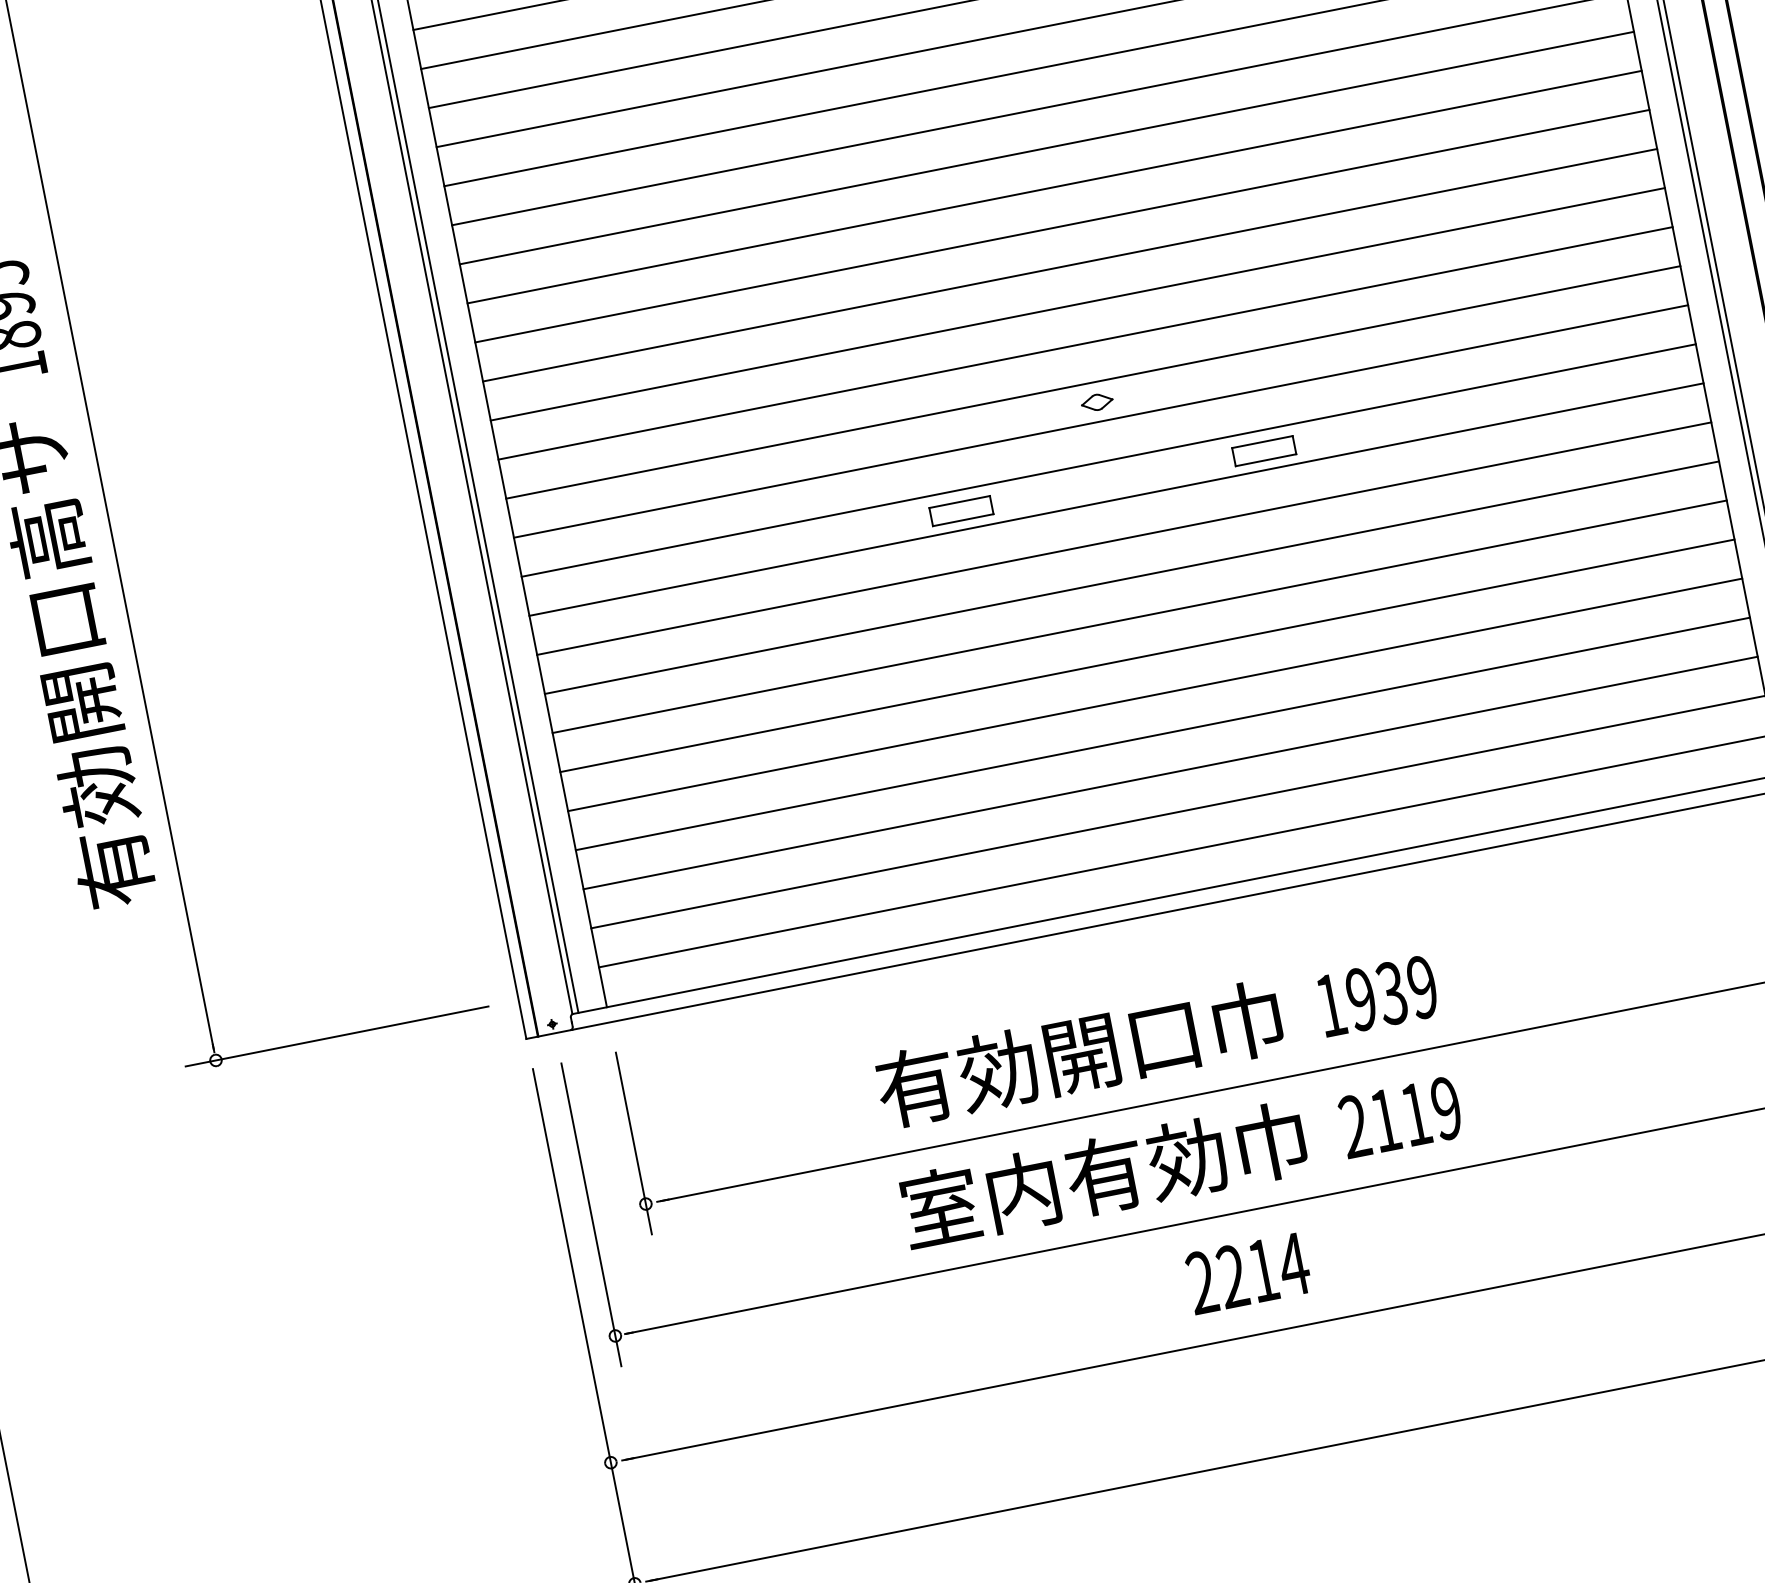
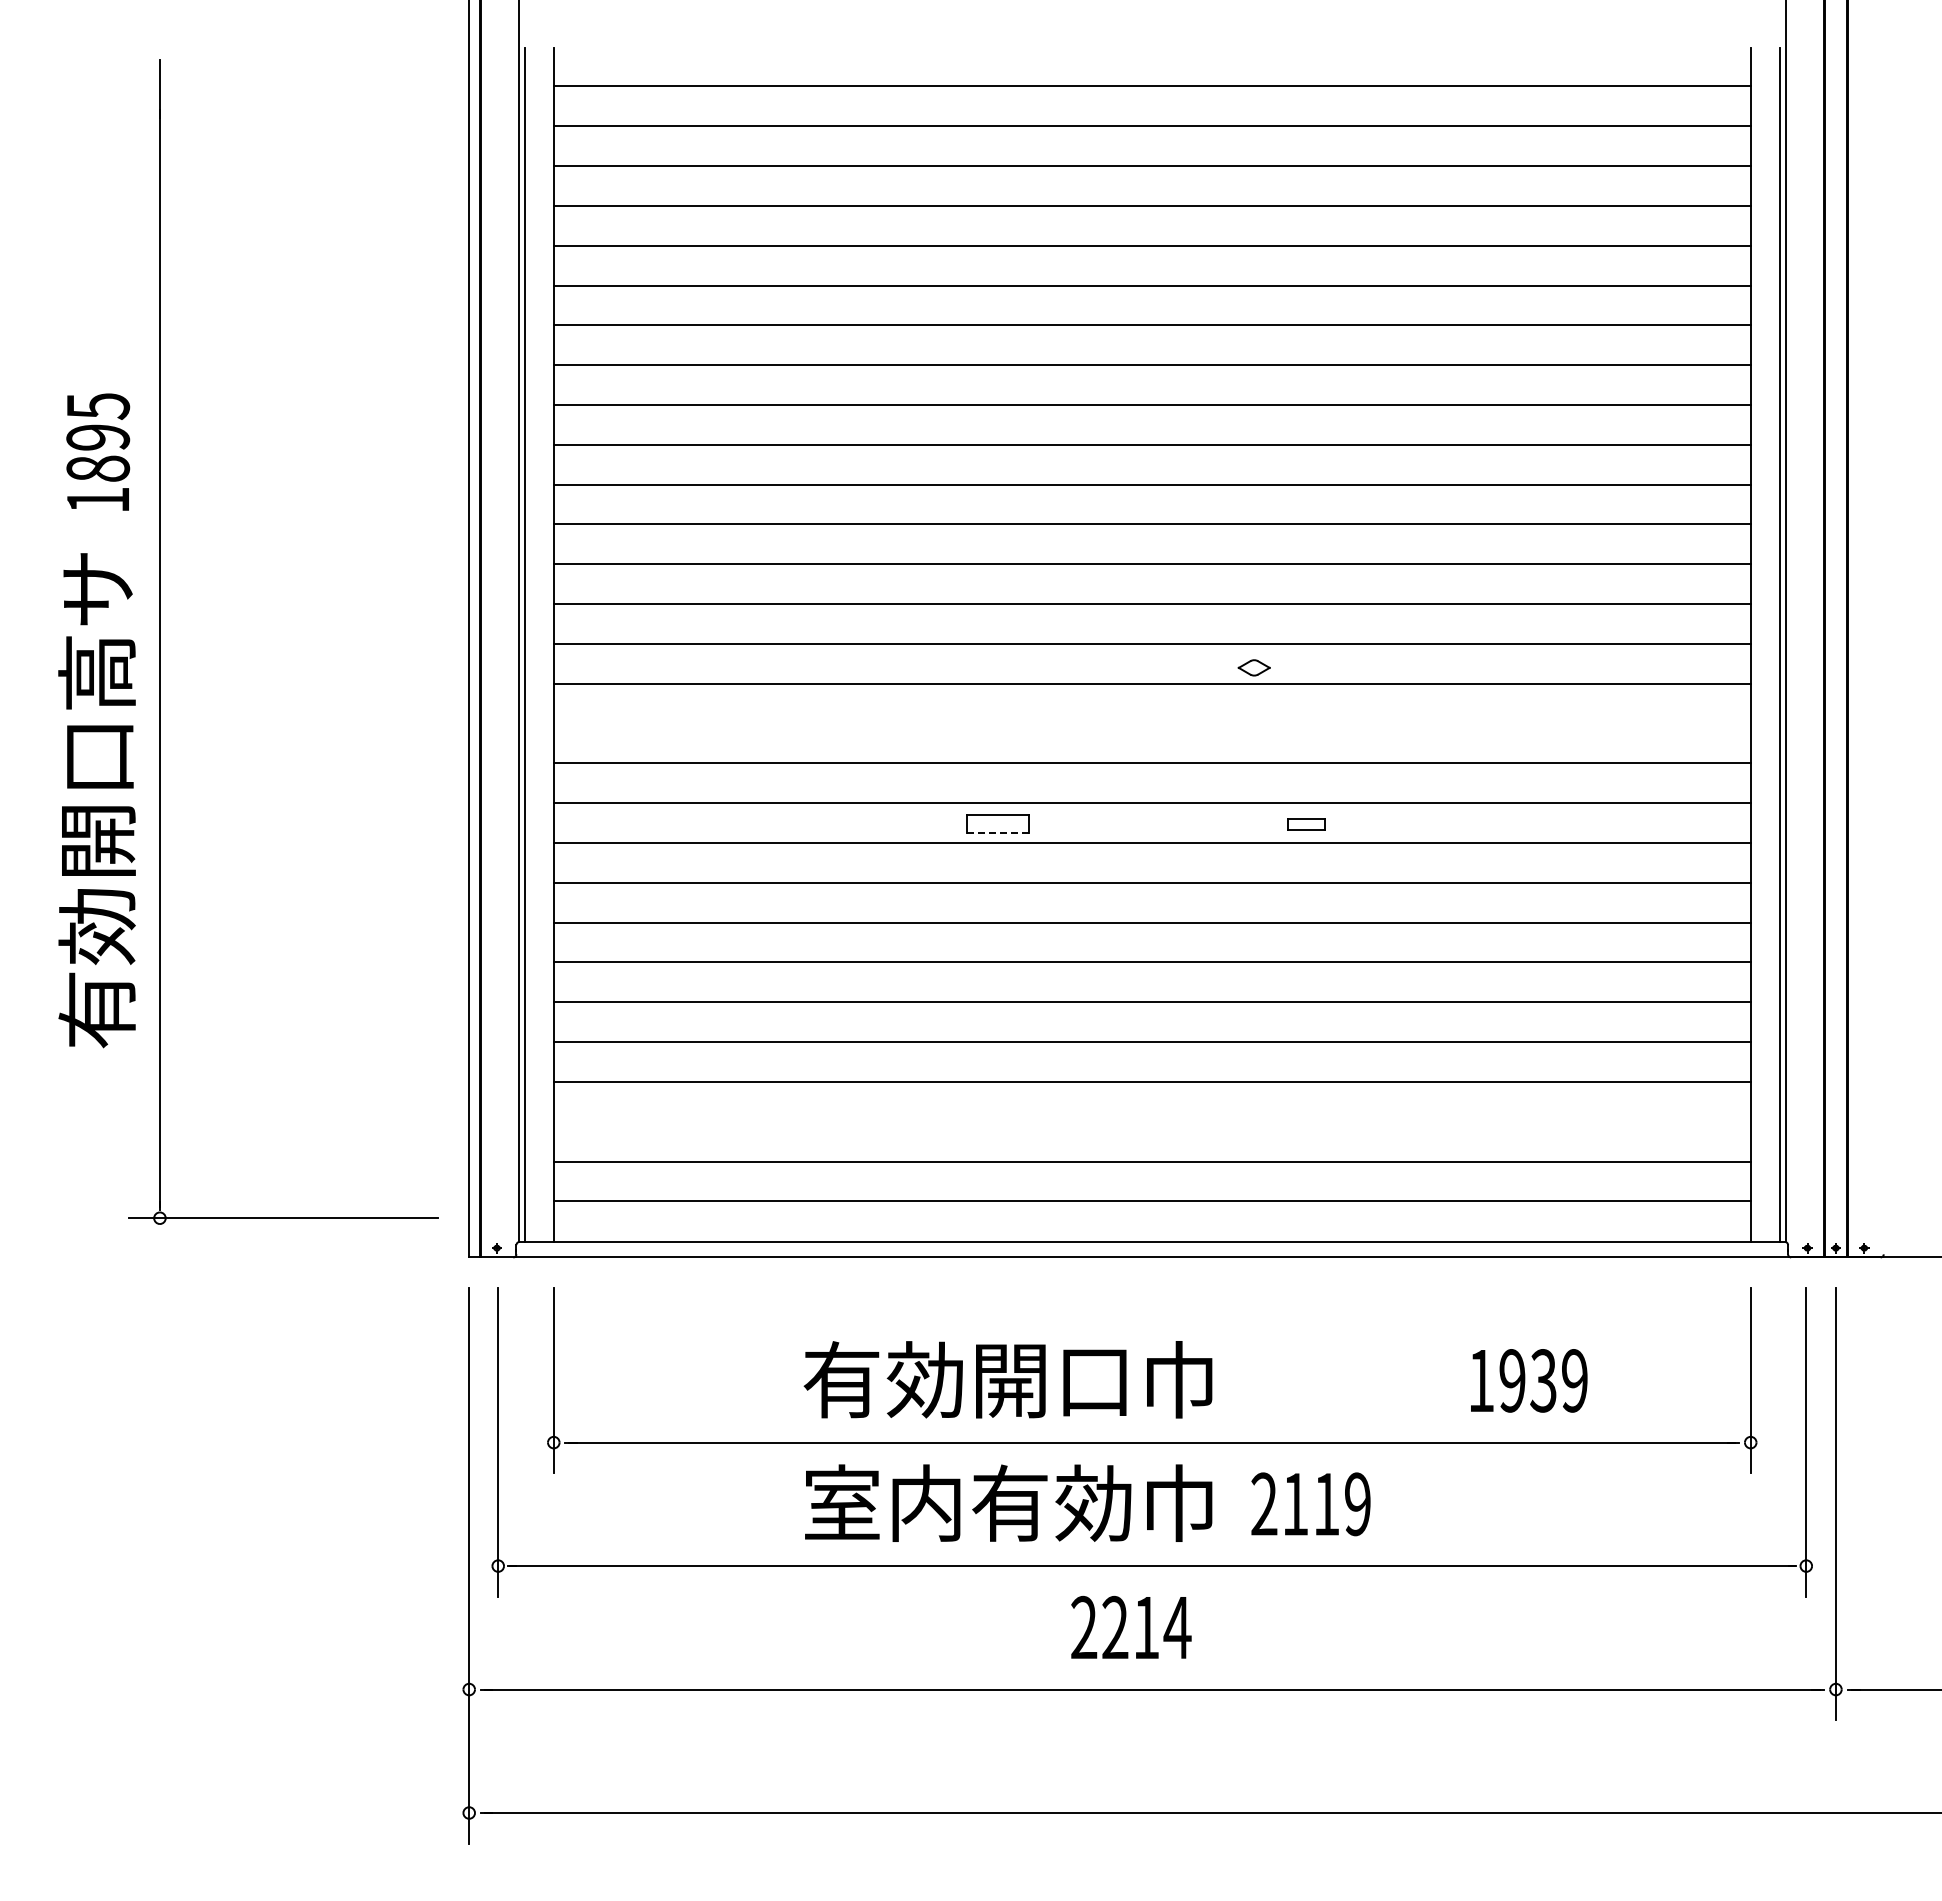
line: (1092, 382) -> (1151, 723), removed
part: (1096, 402) -> (1253, 667), moved
part: (1264, 450) -> (1306, 823), size x0.6
line: (962, 520) -> (997, 833), solid -> dashed
line: (1169, 772) -> (1151, 1121), removed
text: (1378, 995) -> (1529, 1380), moved

